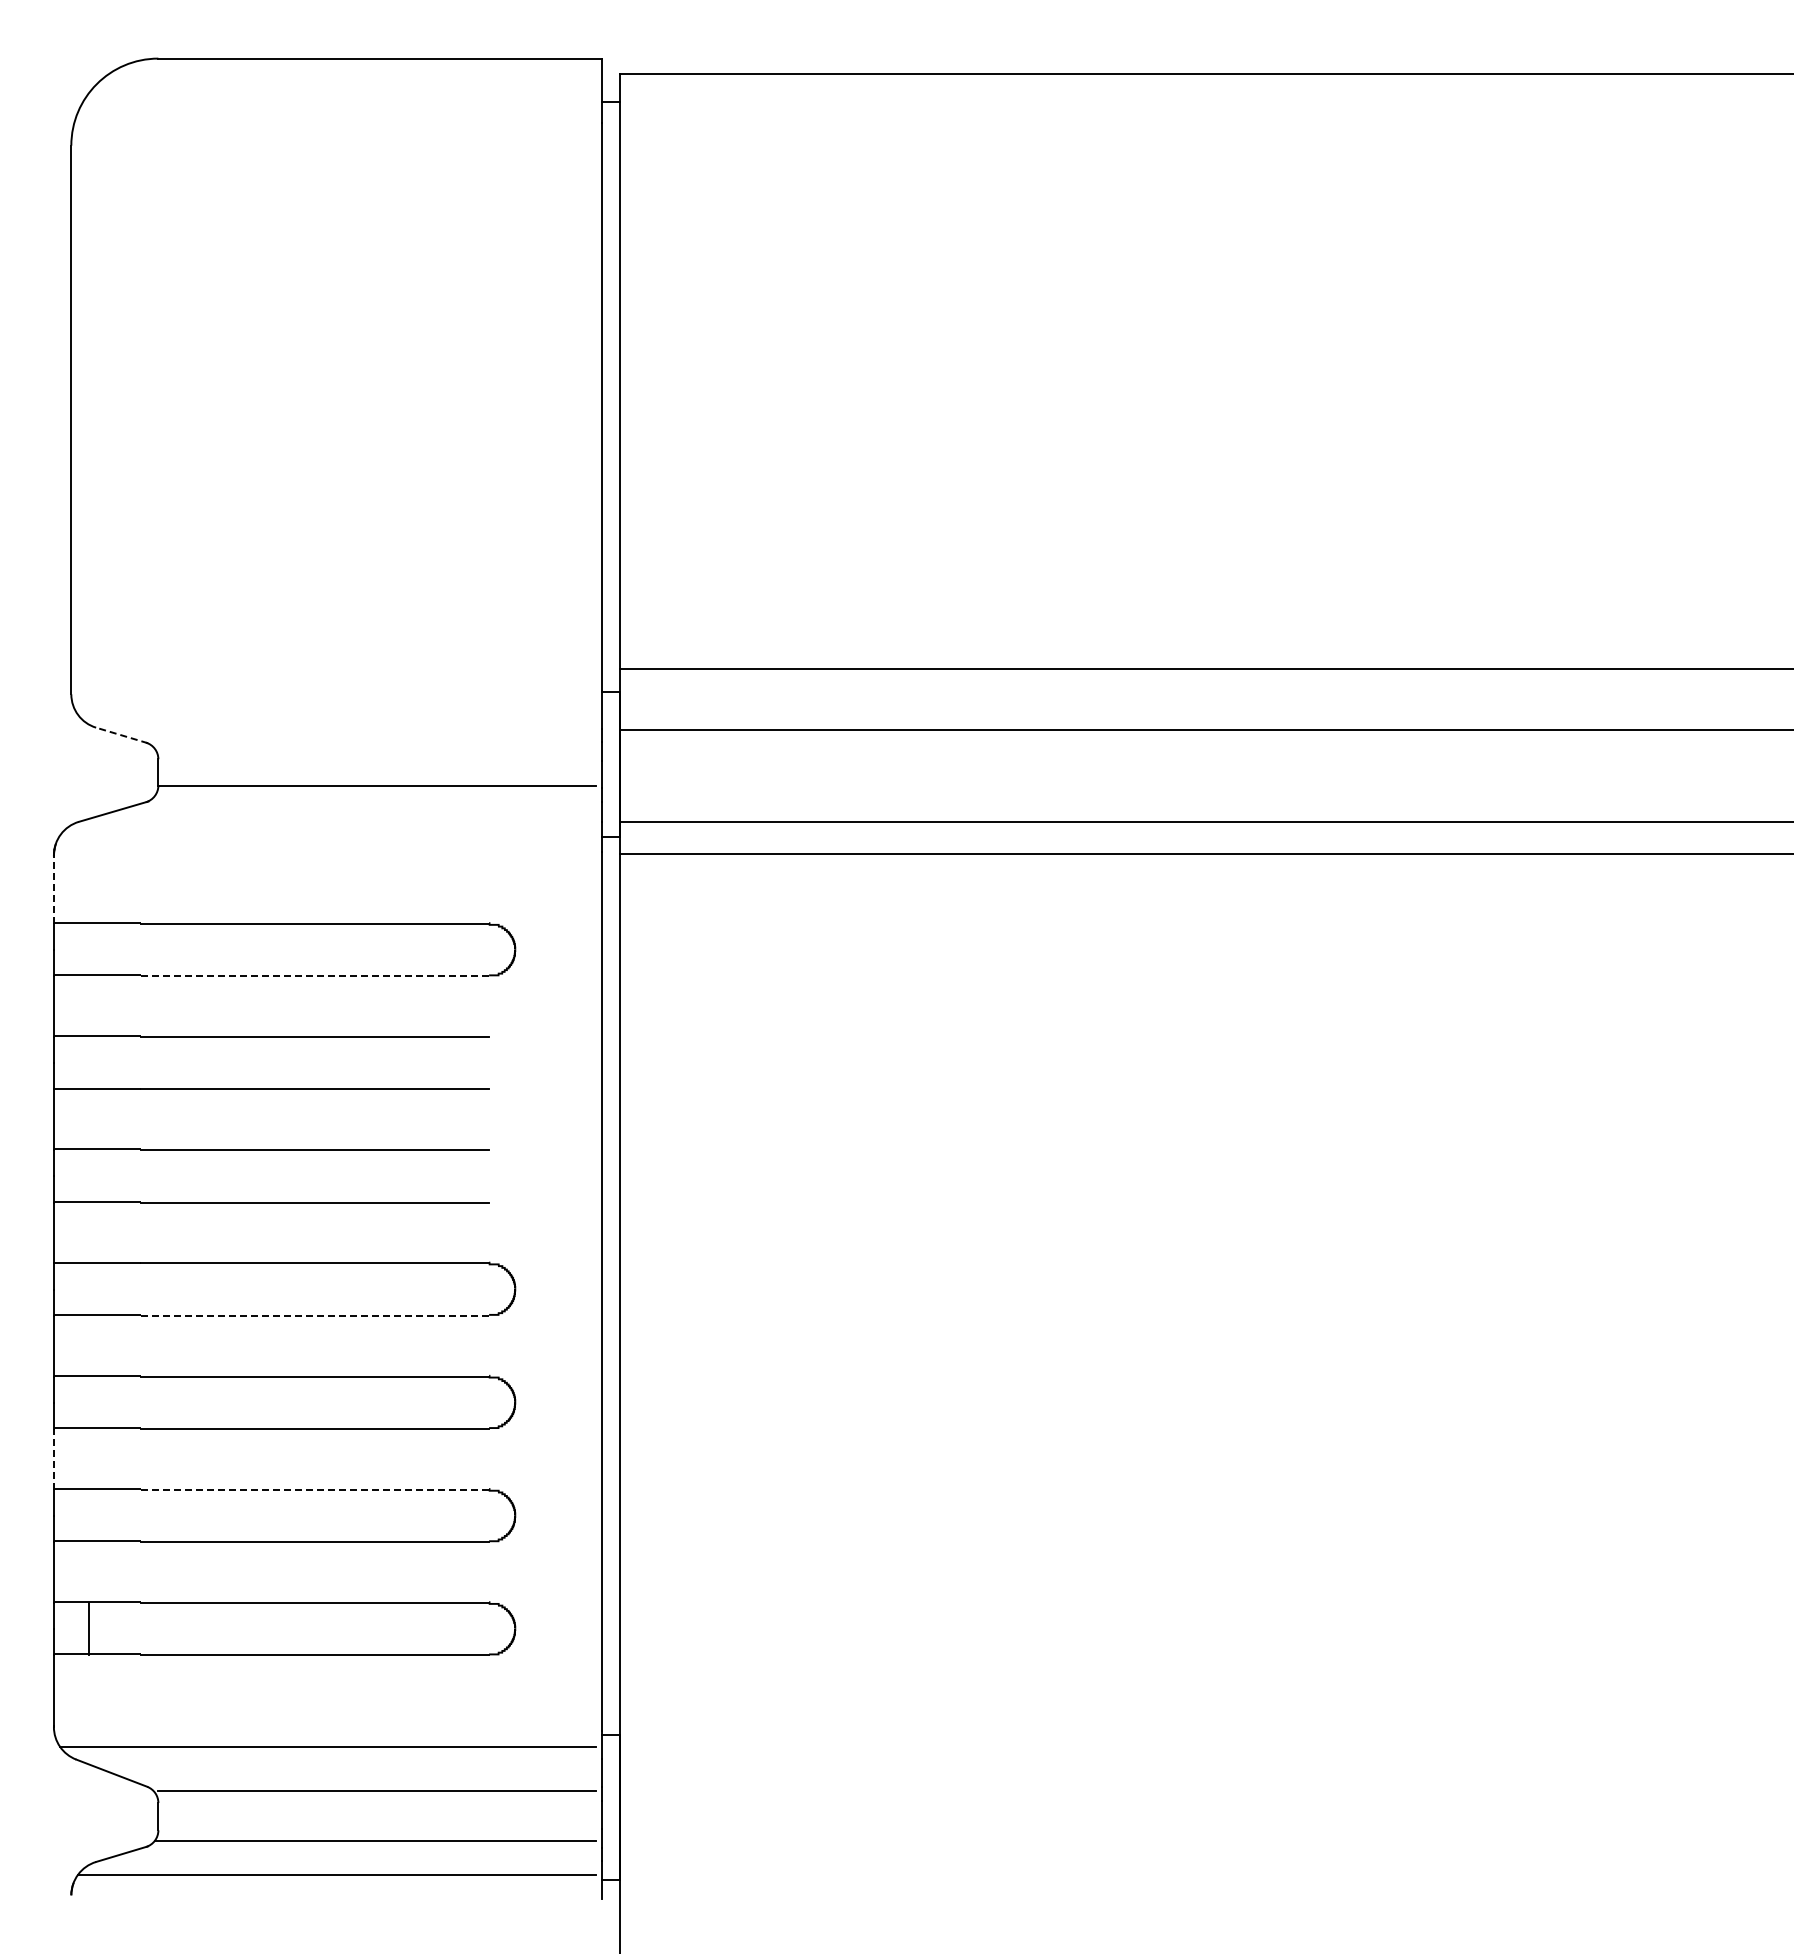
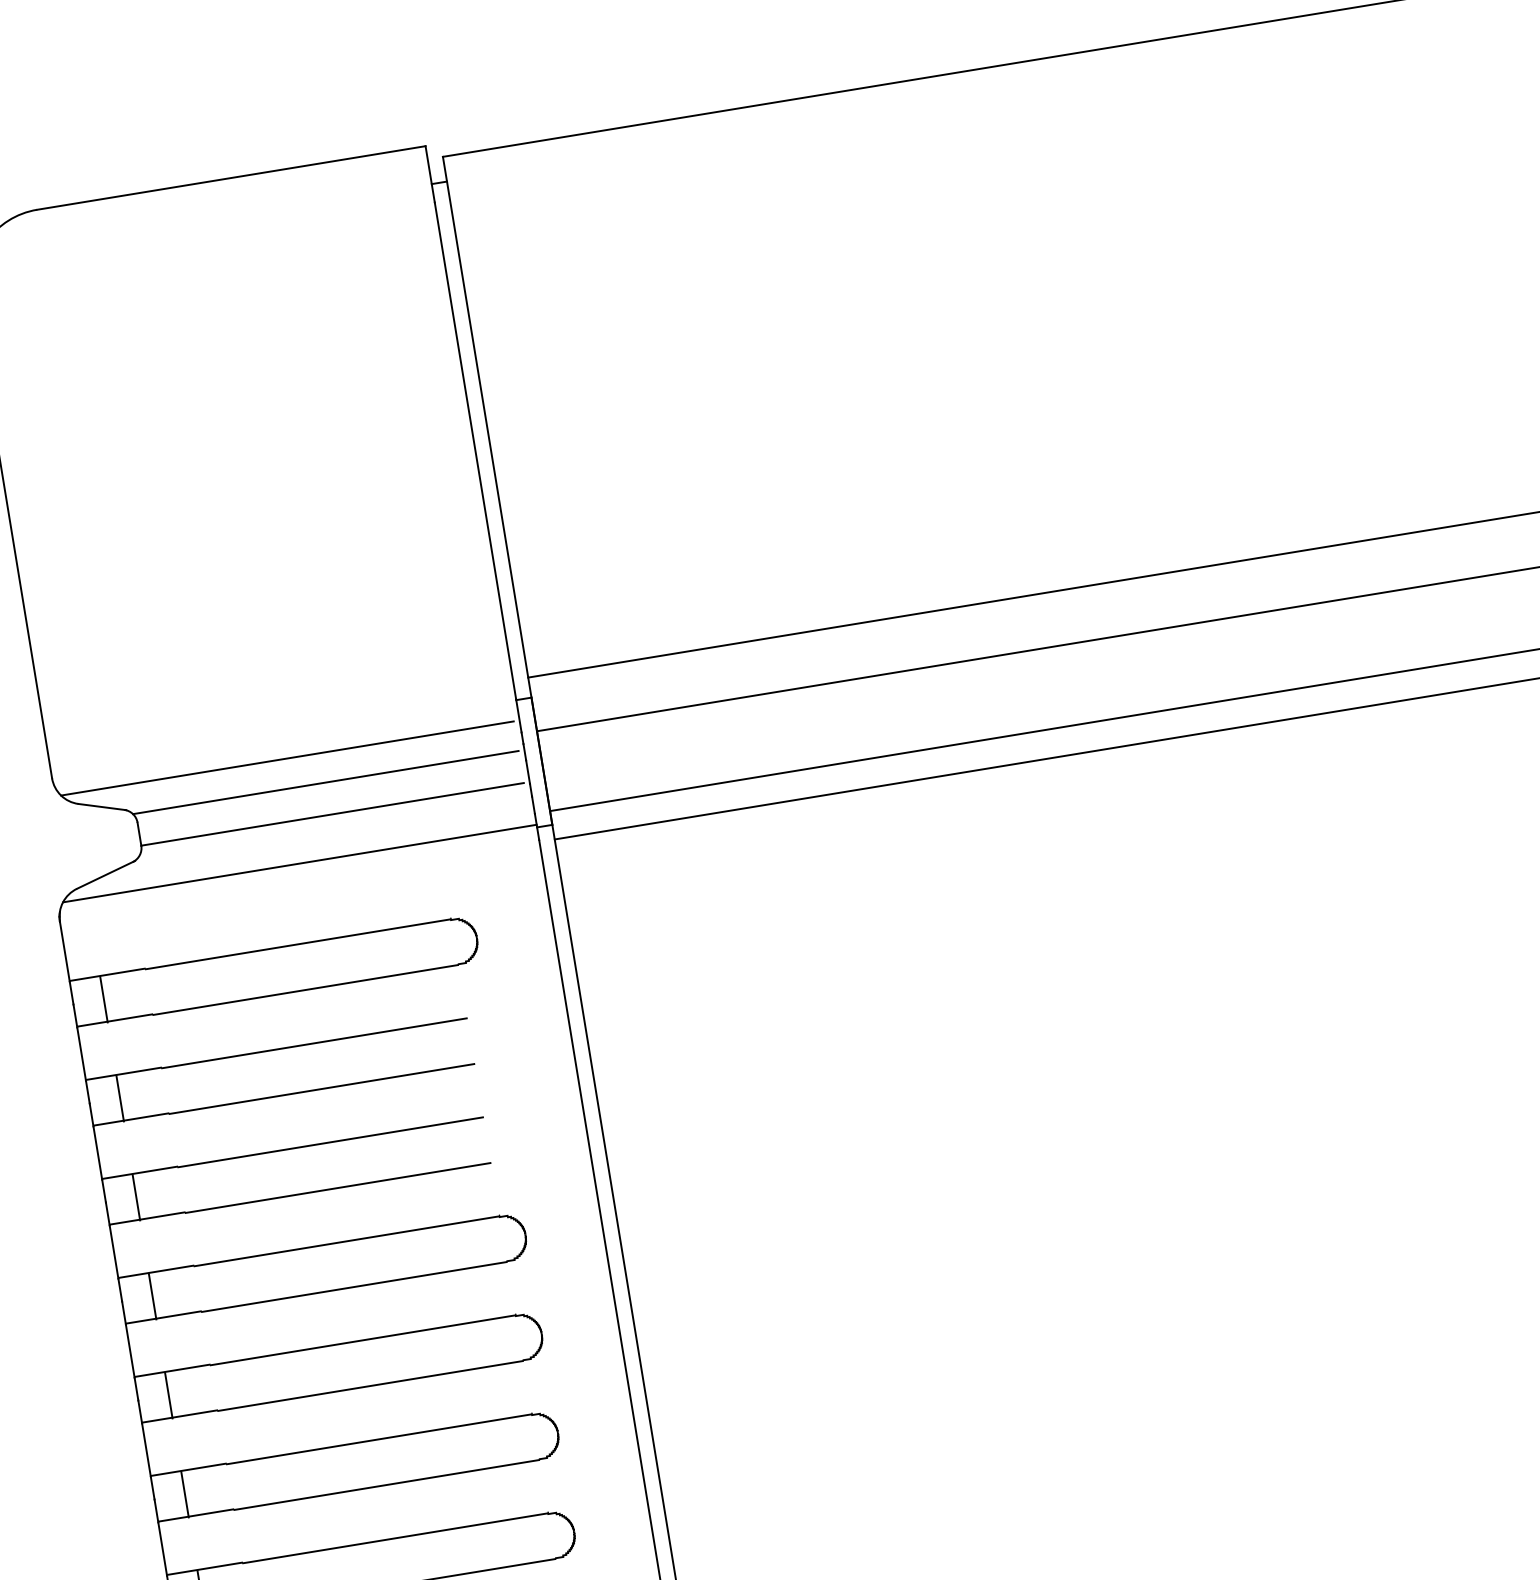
line: (336, 715) -> (287, 758), added
line: (121, 735) -> (101, 807), dashed -> solid
line: (374, 748) -> (325, 782), added
line: (331, 834) -> (299, 863), added
line: (53, 889) -> (64, 951), dashed -> solid
line: (88, 949) -> (103, 999), added
line: (314, 976) -> (305, 990), dashed -> solid
line: (88, 1063) -> (119, 1098), added
line: (88, 1176) -> (136, 1197), added
line: (88, 1289) -> (152, 1296), added
line: (314, 1315) -> (353, 1286), dashed -> solid
line: (88, 1402) -> (168, 1395), added
line: (53, 1458) -> (145, 1449), dashed -> solid
line: (315, 1489) -> (379, 1438), dashed -> solid
line: (88, 1515) -> (184, 1494), added

